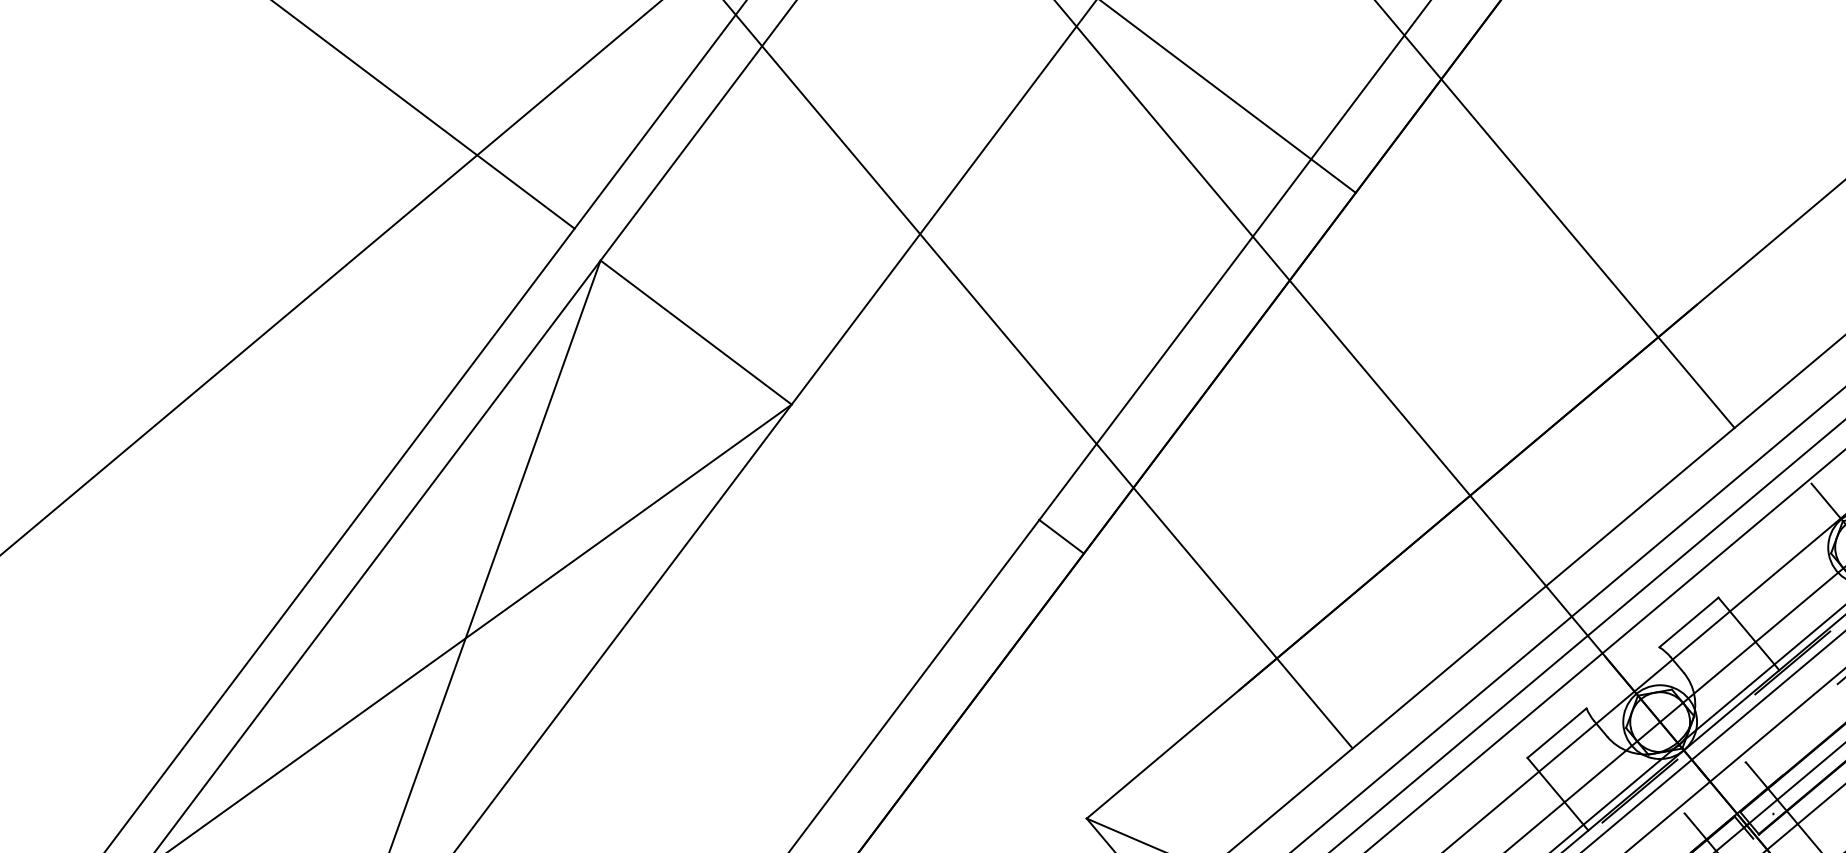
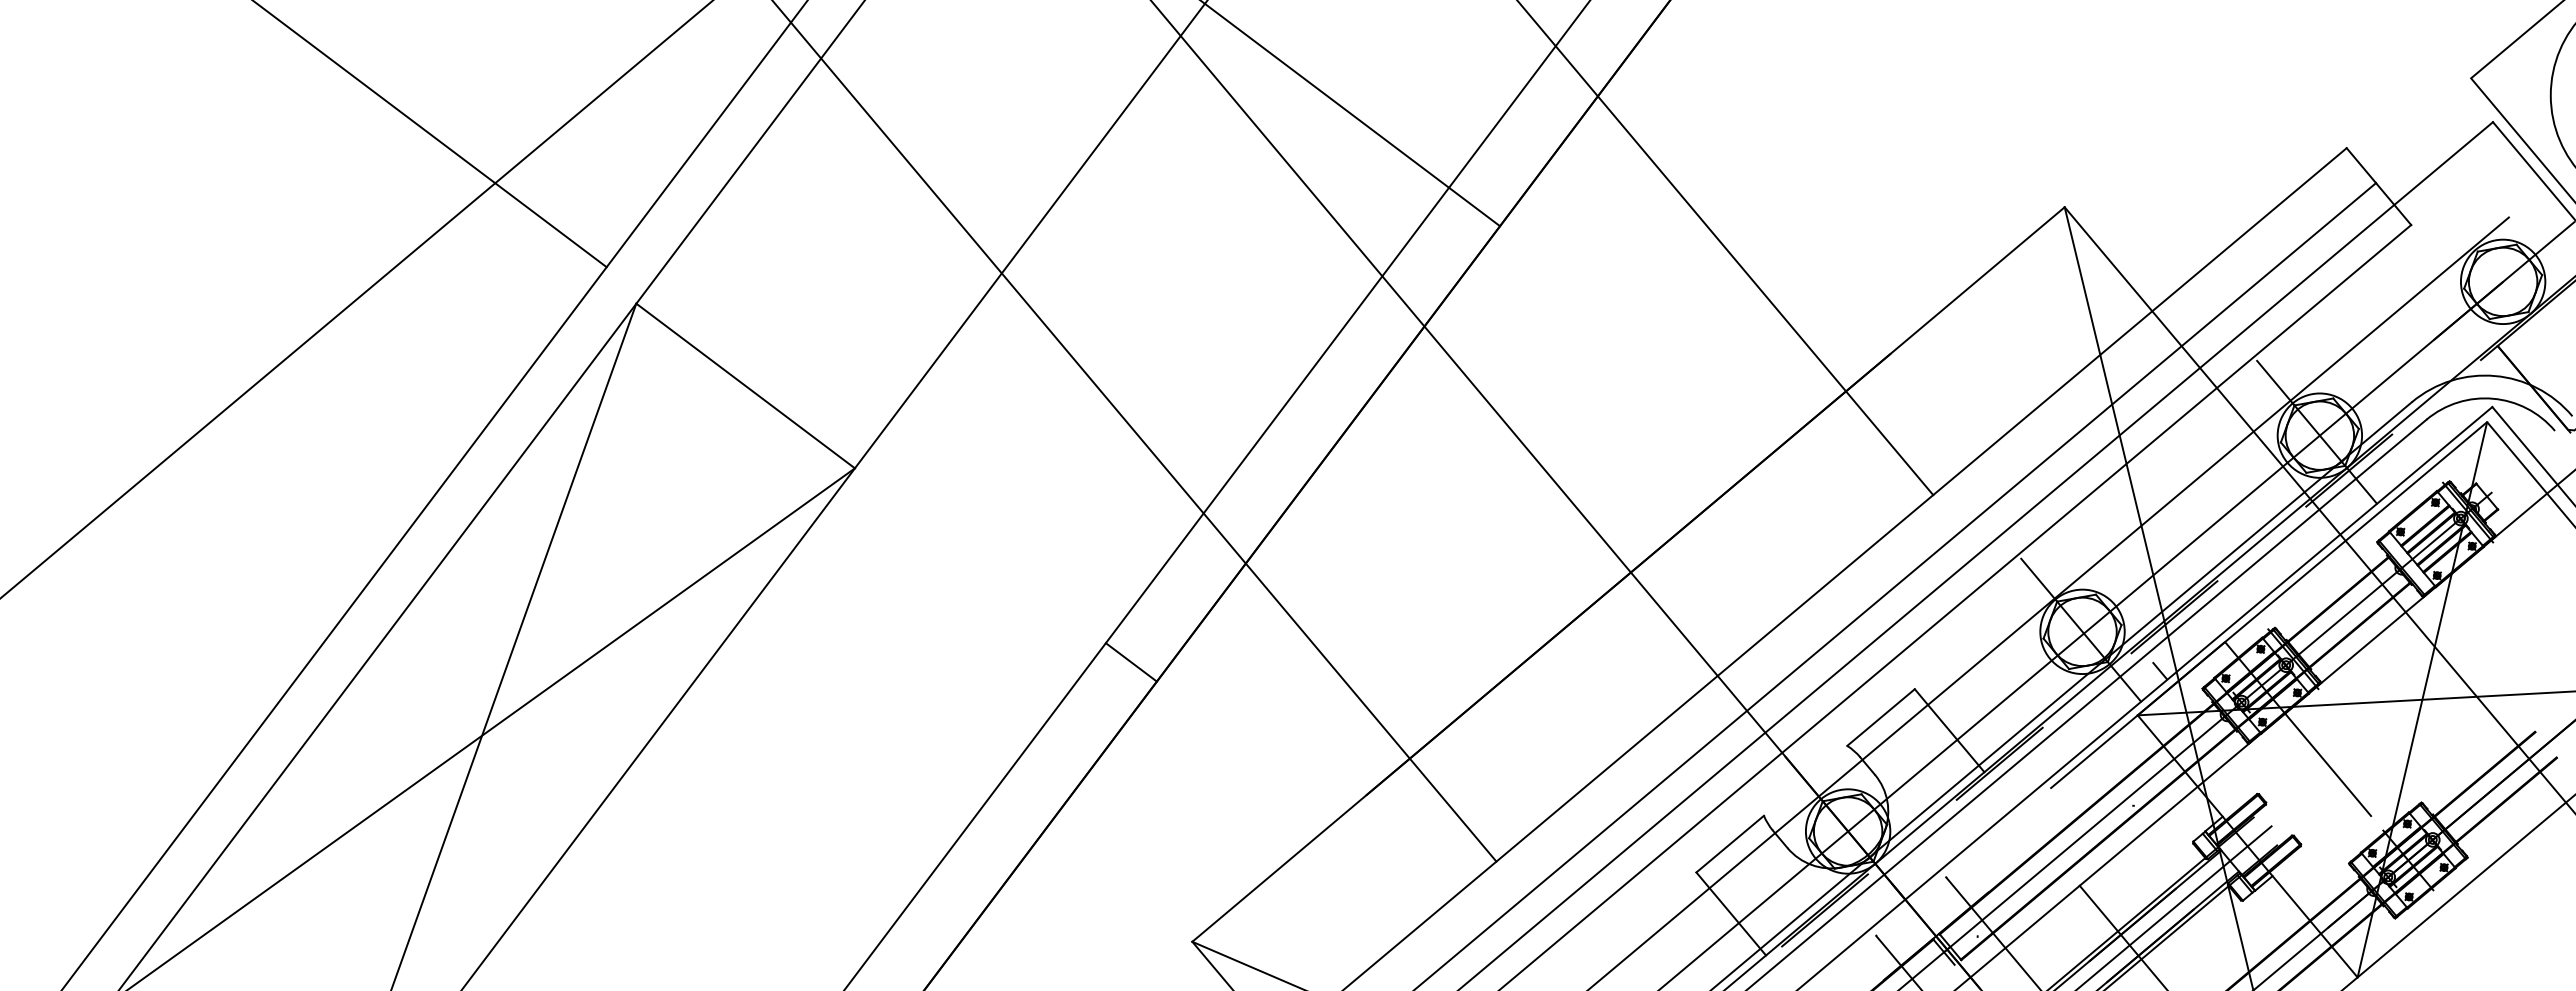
line: (1060, 536) -> (1130, 662), moved

